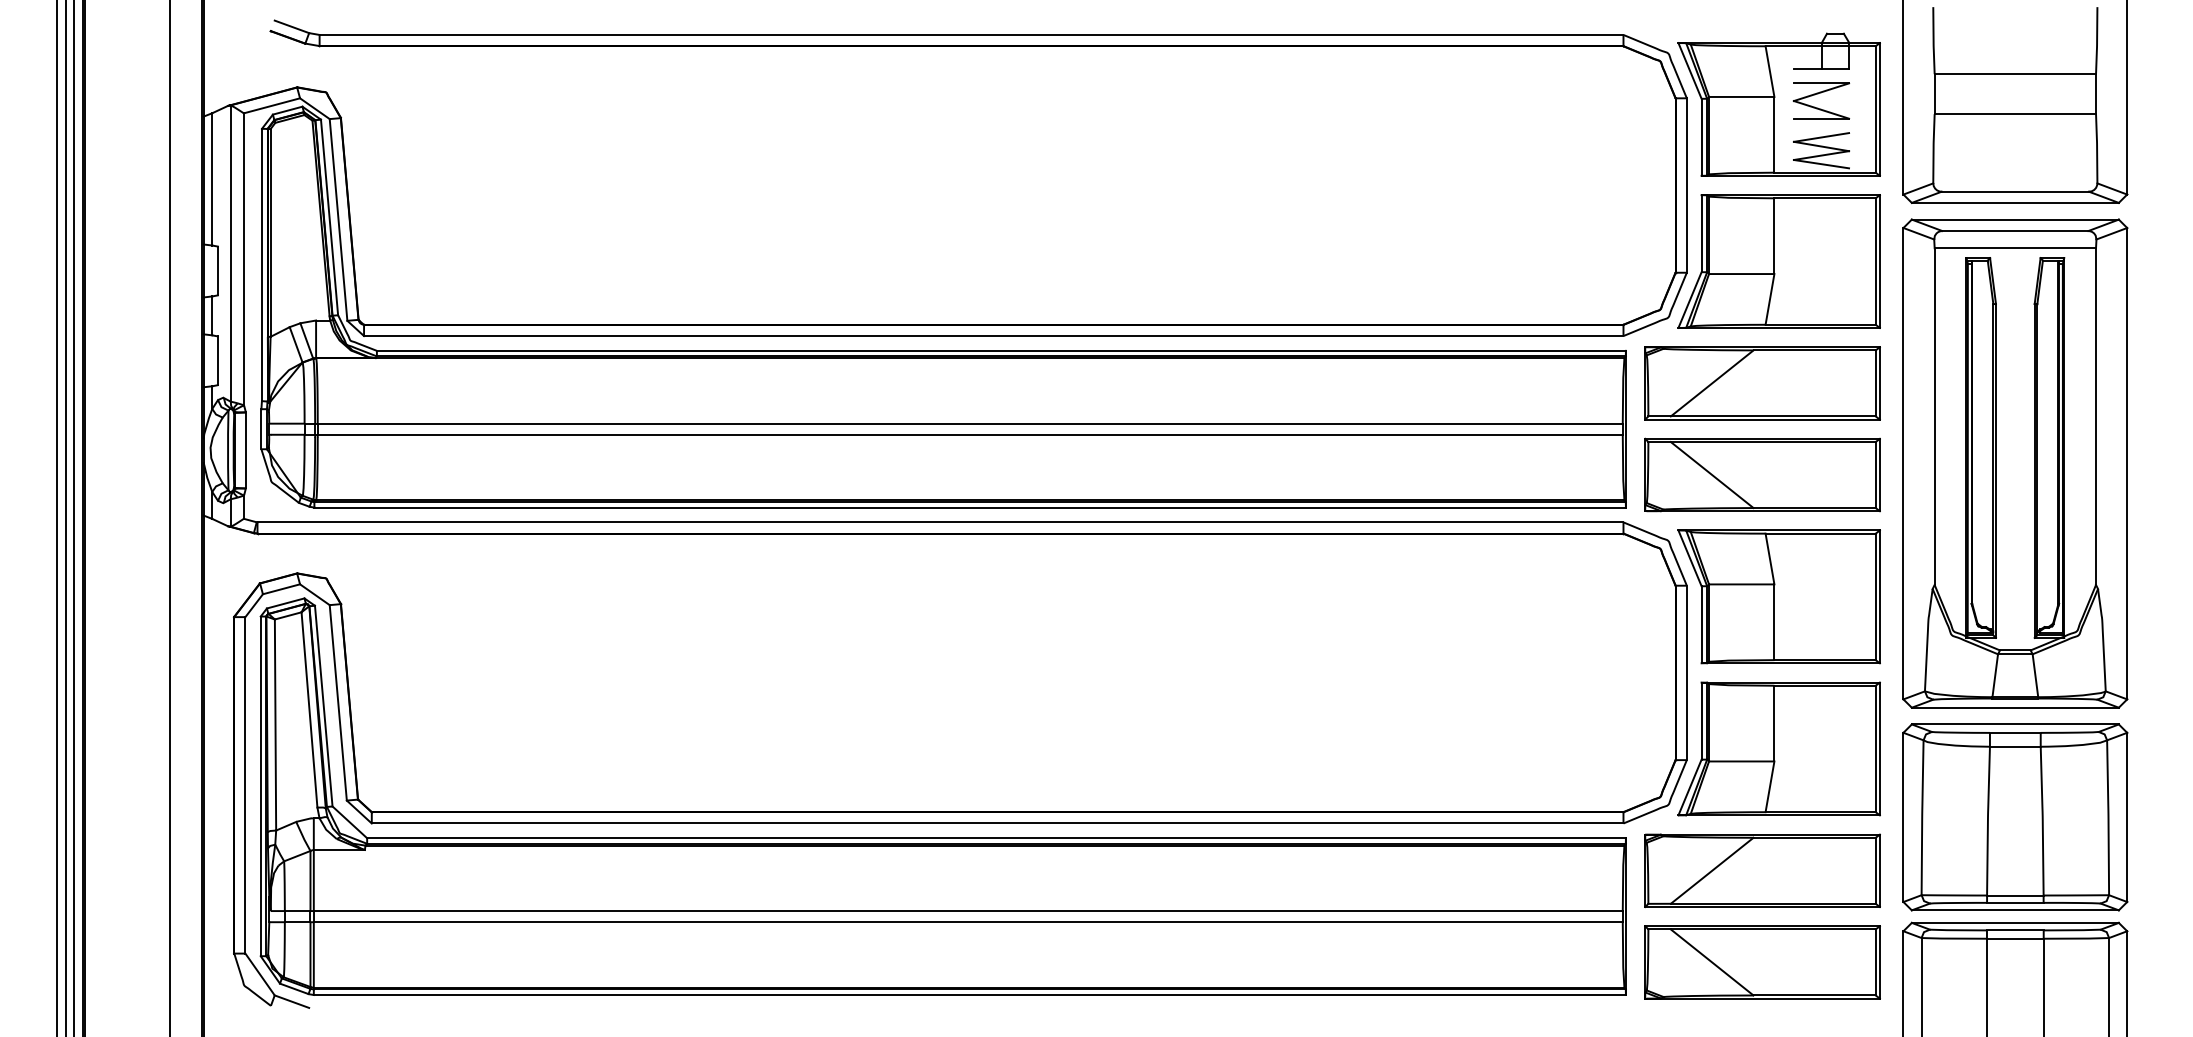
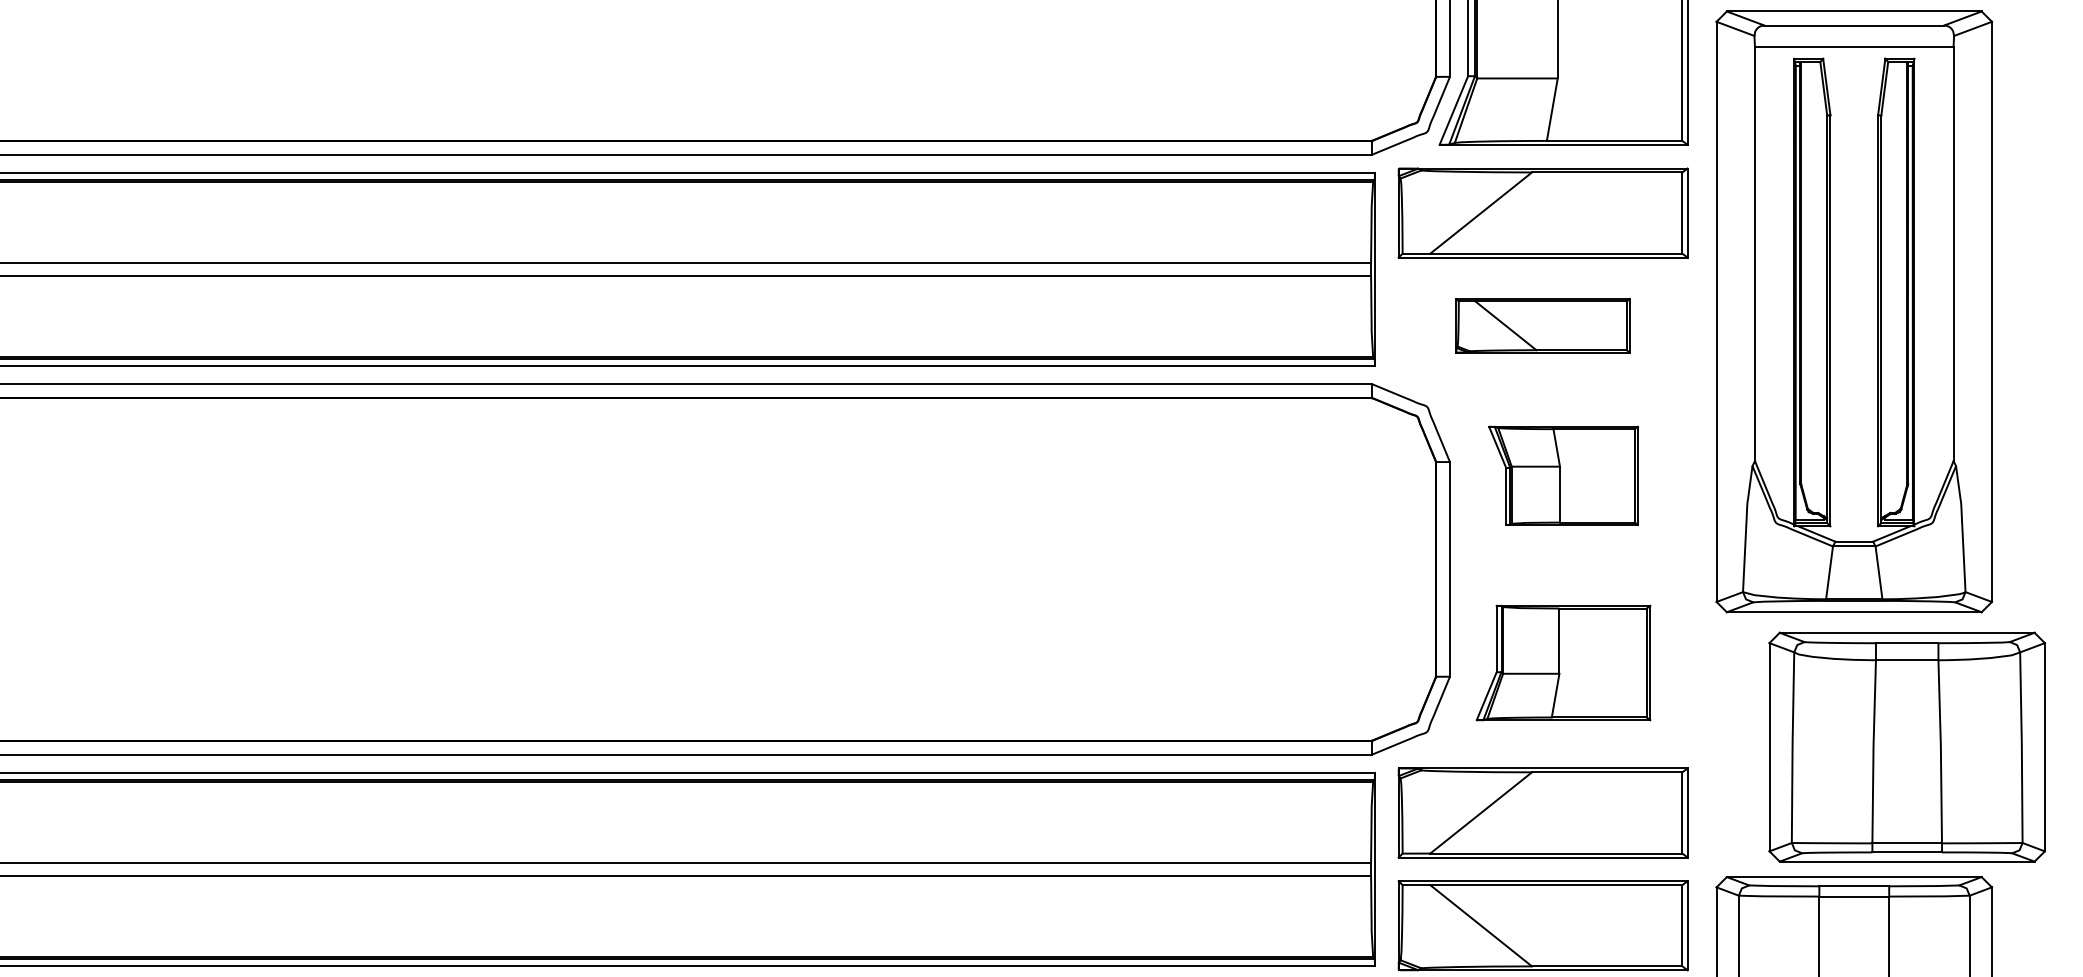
part: (1762, 474) -> (1543, 325), size x0.6
part: (1778, 596) -> (1562, 475), size x0.6
part: (1778, 748) -> (1562, 662), size x0.7
part: (2015, 817) -> (1907, 747), moved

